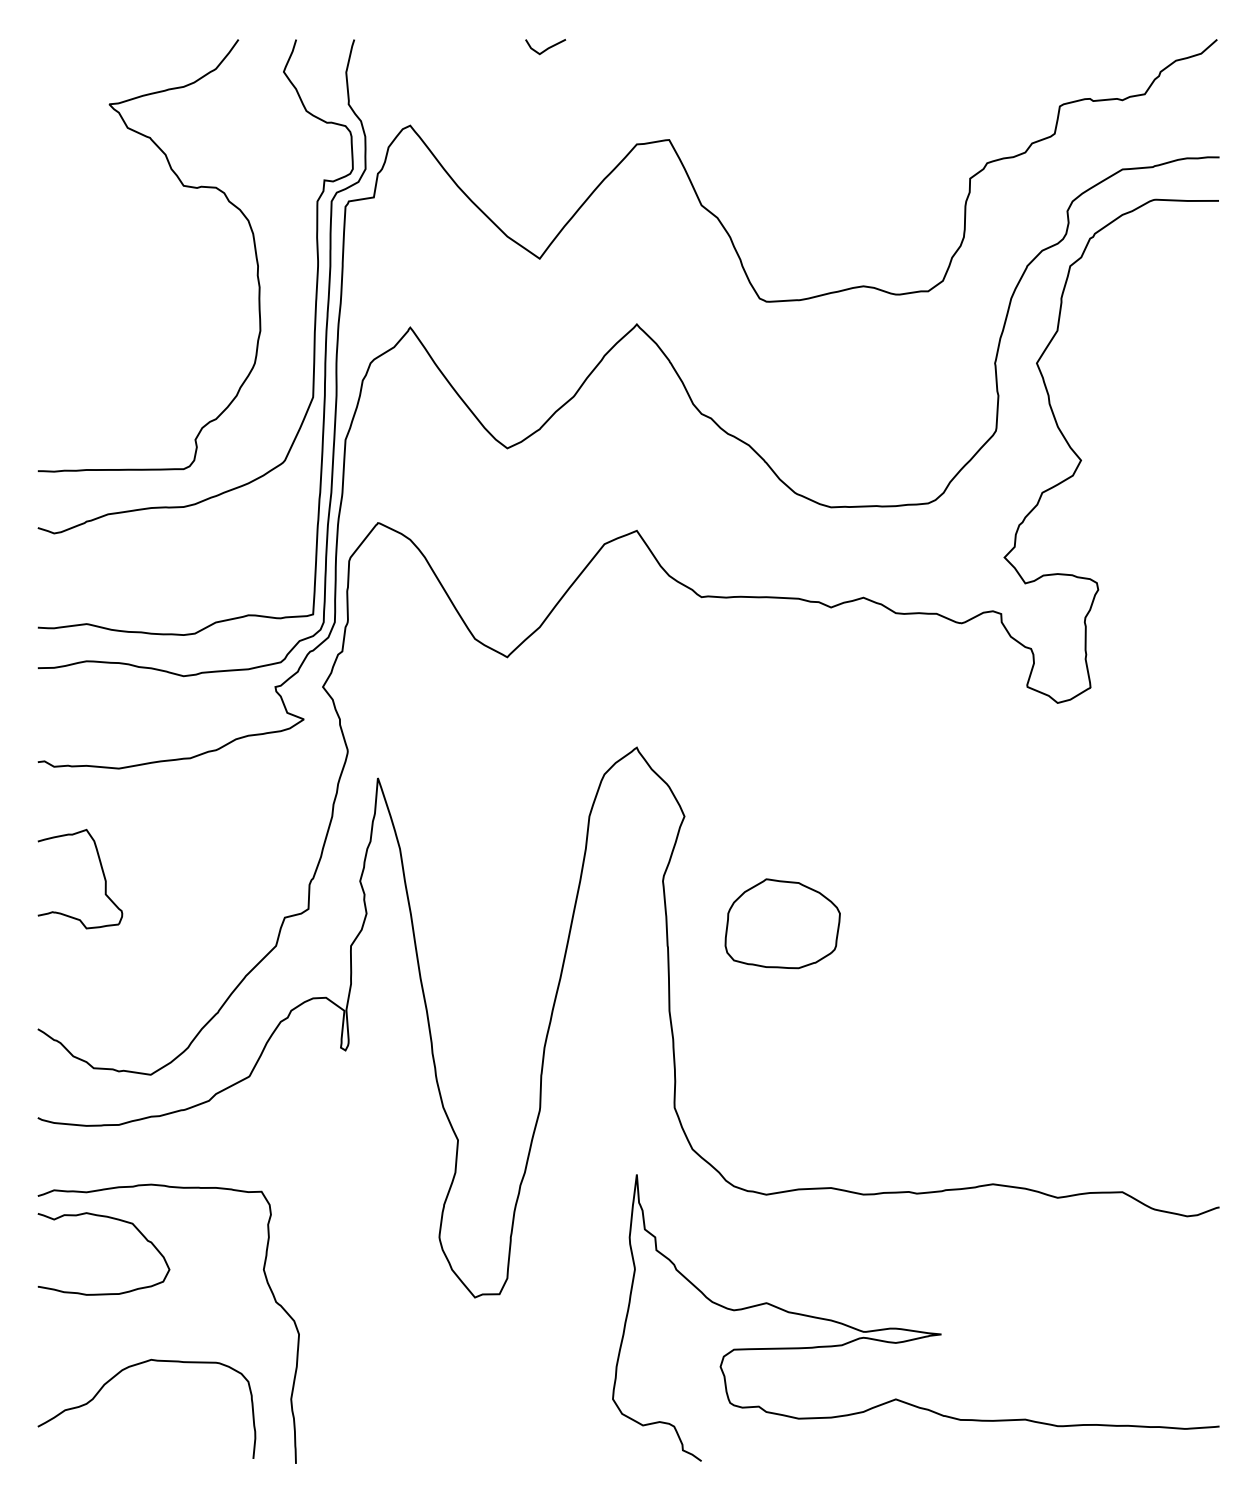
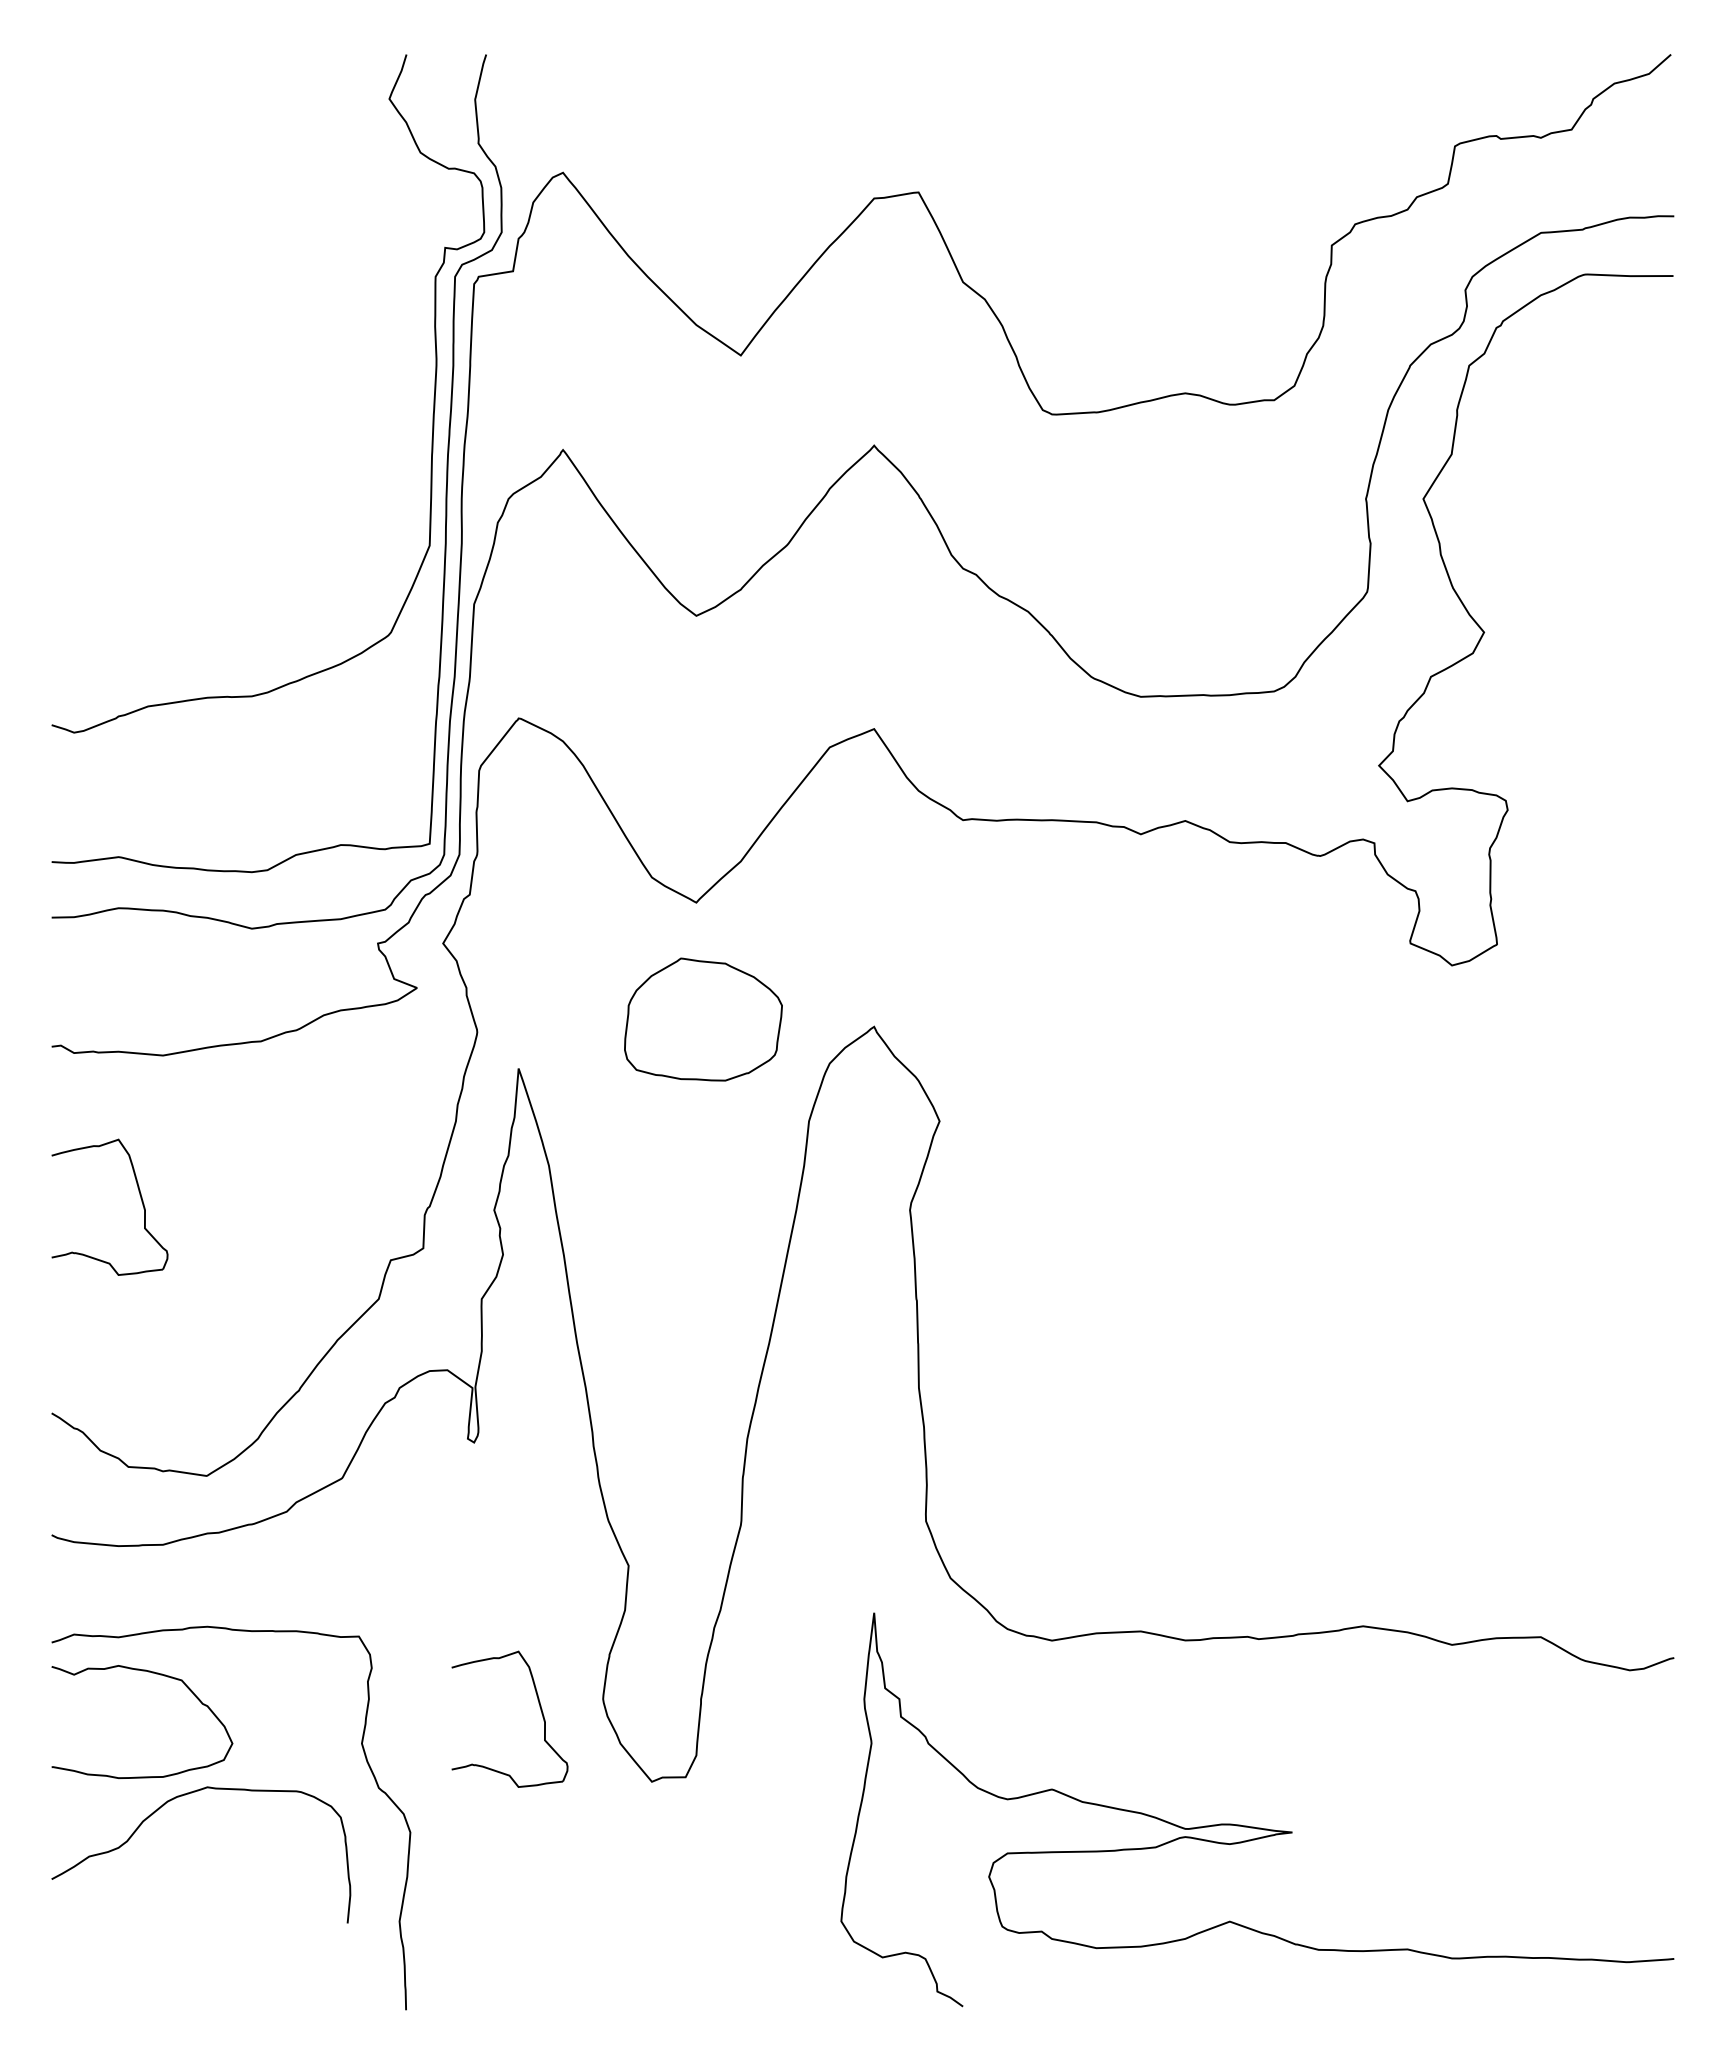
line: (546, 49) -> (749, 67), removed
curve: (183, 186) -> (251, 256), removed
part: (782, 923) -> (703, 1019), moved
part: (393, 1243) -> (539, 1707), added
curve: (133, 1366) -> (182, 1796), moved

